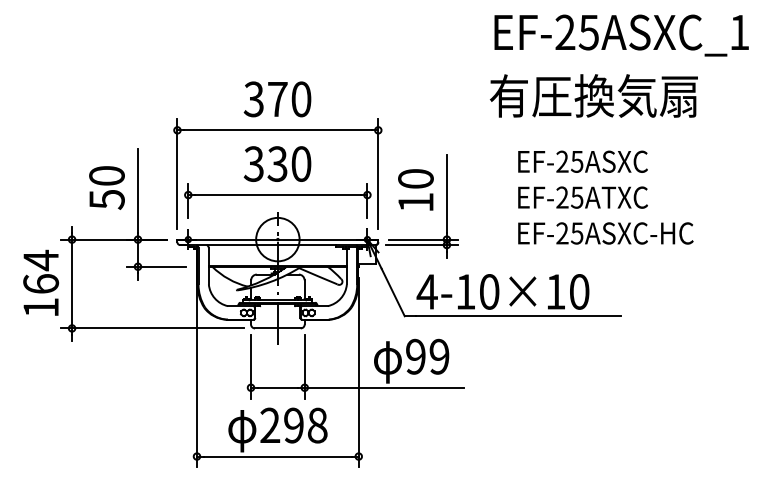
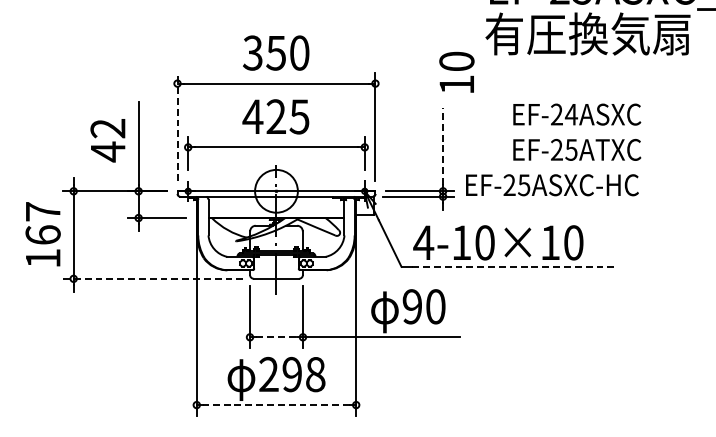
text: (593, 95) -> (587, 33), moved
text: (277, 99) -> (276, 53), 370 -> 350
text: (576, 161) -> (570, 114), EF-25ASXC -> EF-24ASXC
text: (277, 163) -> (276, 116), 330 -> 425
line: (177, 174) -> (177, 127), solid -> dashed
text: (106, 188) -> (107, 140), 50 -> 42
text: (415, 189) -> (456, 71), moved
line: (446, 193) -> (442, 145), solid -> dashed
text: (605, 233) -> (552, 185), moved
text: (40, 260) -> (42, 211), 164 -> 167
line: (518, 316) -> (513, 267), solid -> dashed
line: (152, 328) -> (152, 278), solid -> dashed
text: (439, 356) -> (435, 306), 99 -> 90
line: (278, 387) -> (277, 337), solid -> dashed
line: (277, 456) -> (276, 405), solid -> dashed

